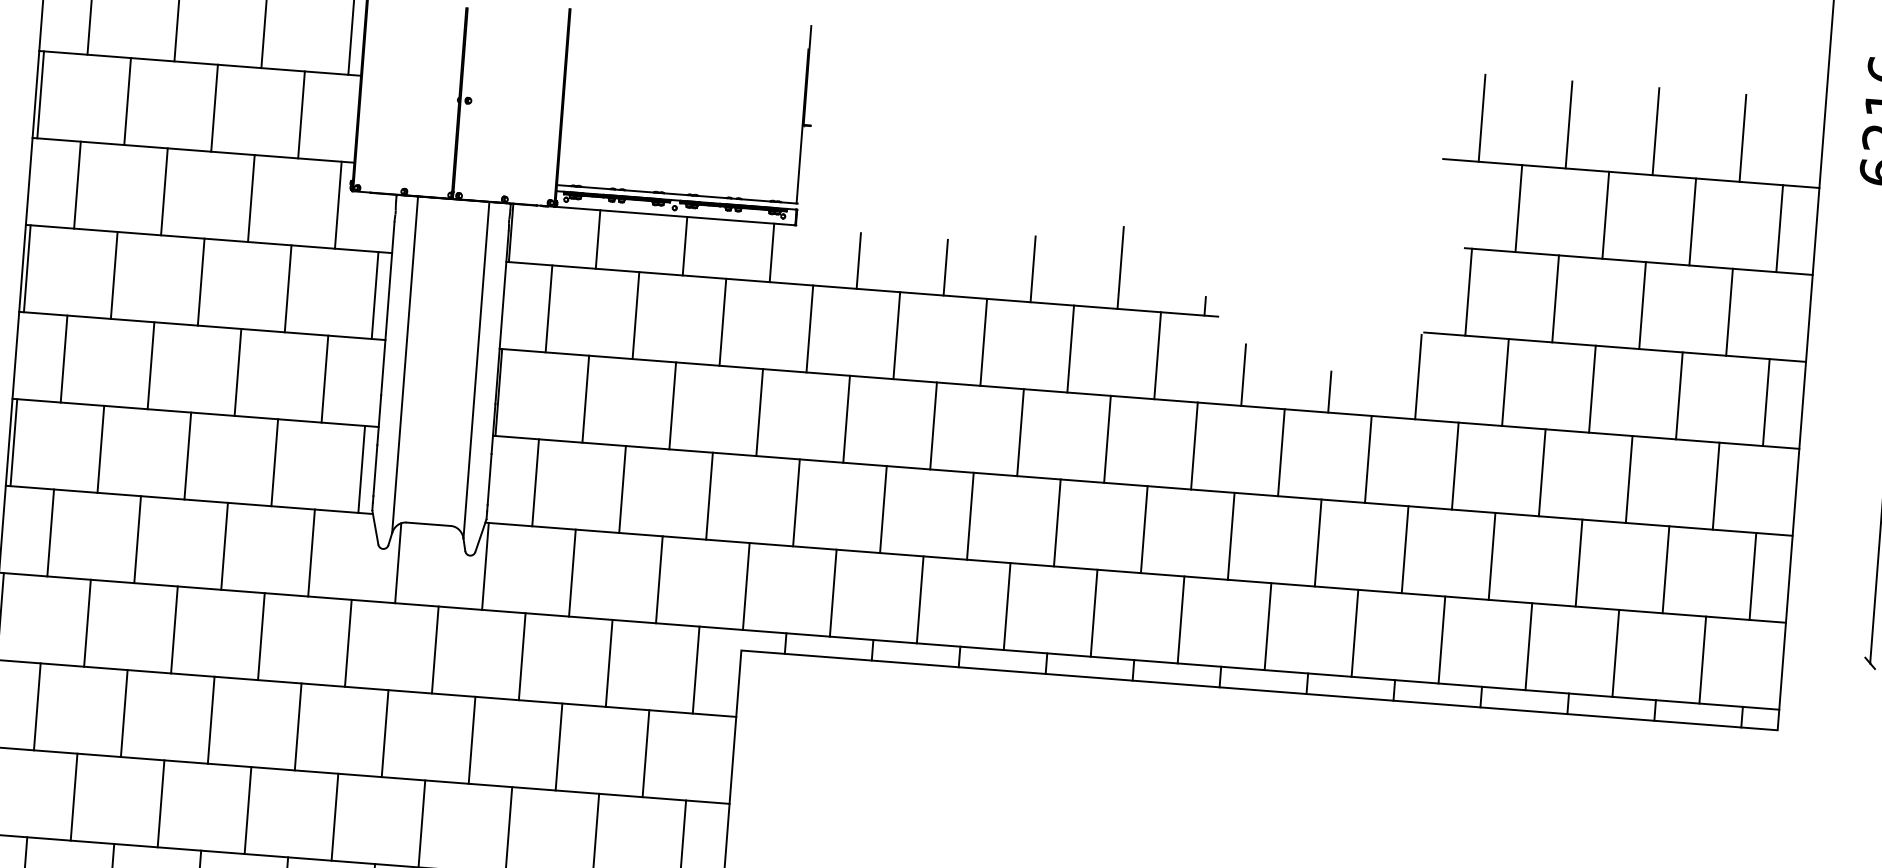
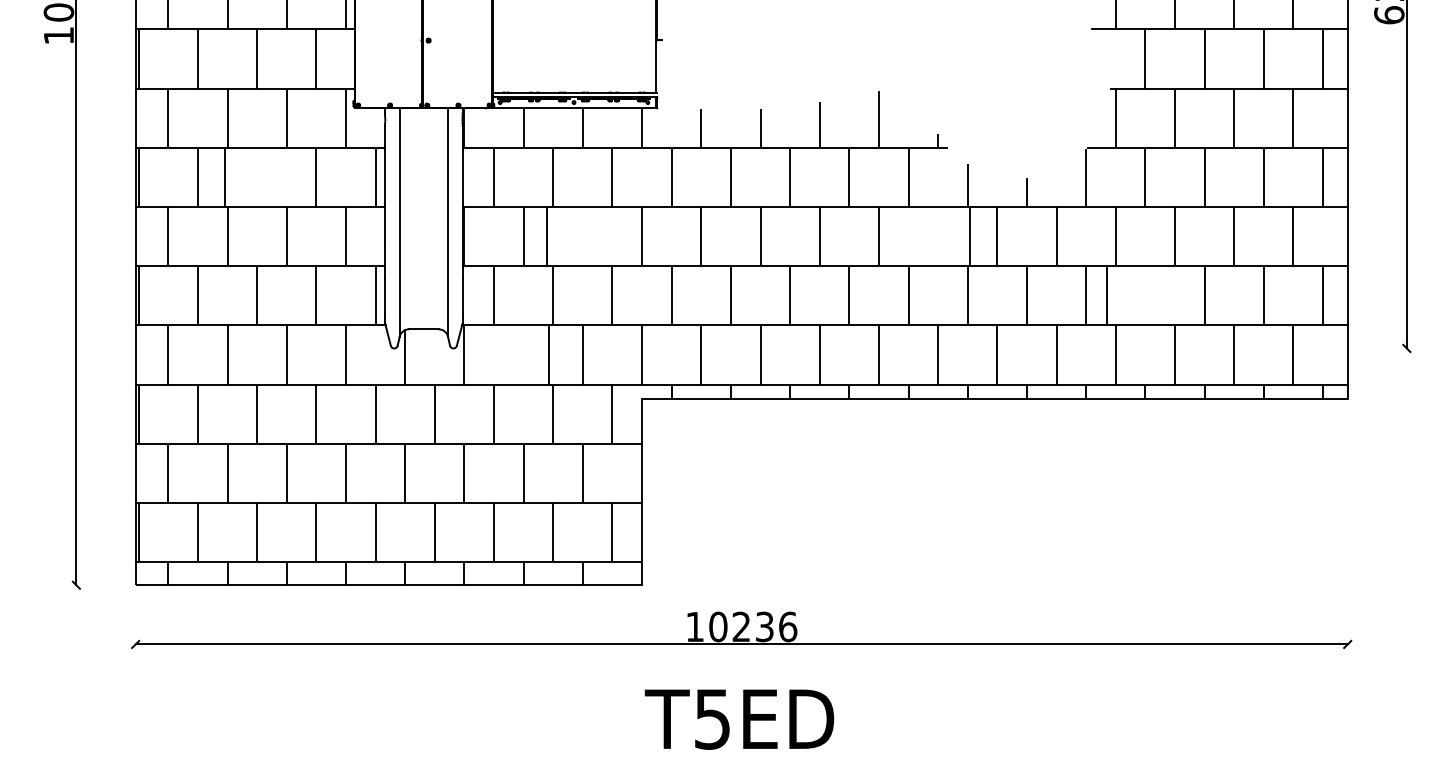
line: (201, 280) -> (225, 176), moved
line: (672, 405) -> (546, 236), moved
line: (1195, 446) -> (970, 236), moved
line: (1492, 556) -> (1107, 295), moved
line: (572, 572) -> (548, 354), moved

